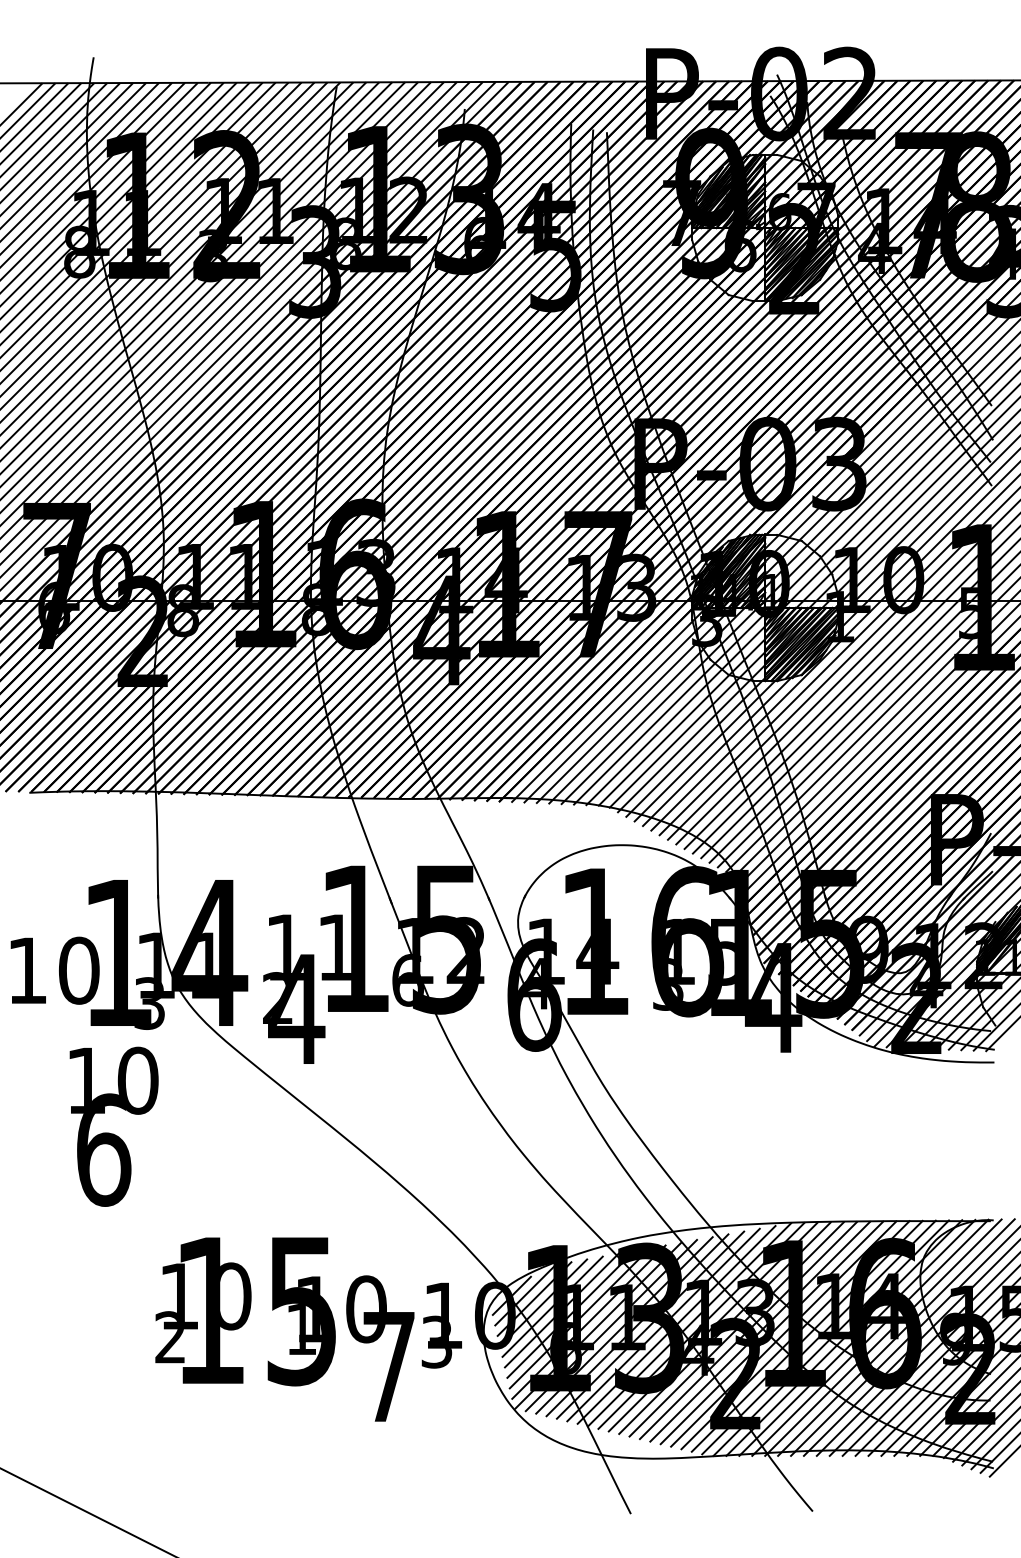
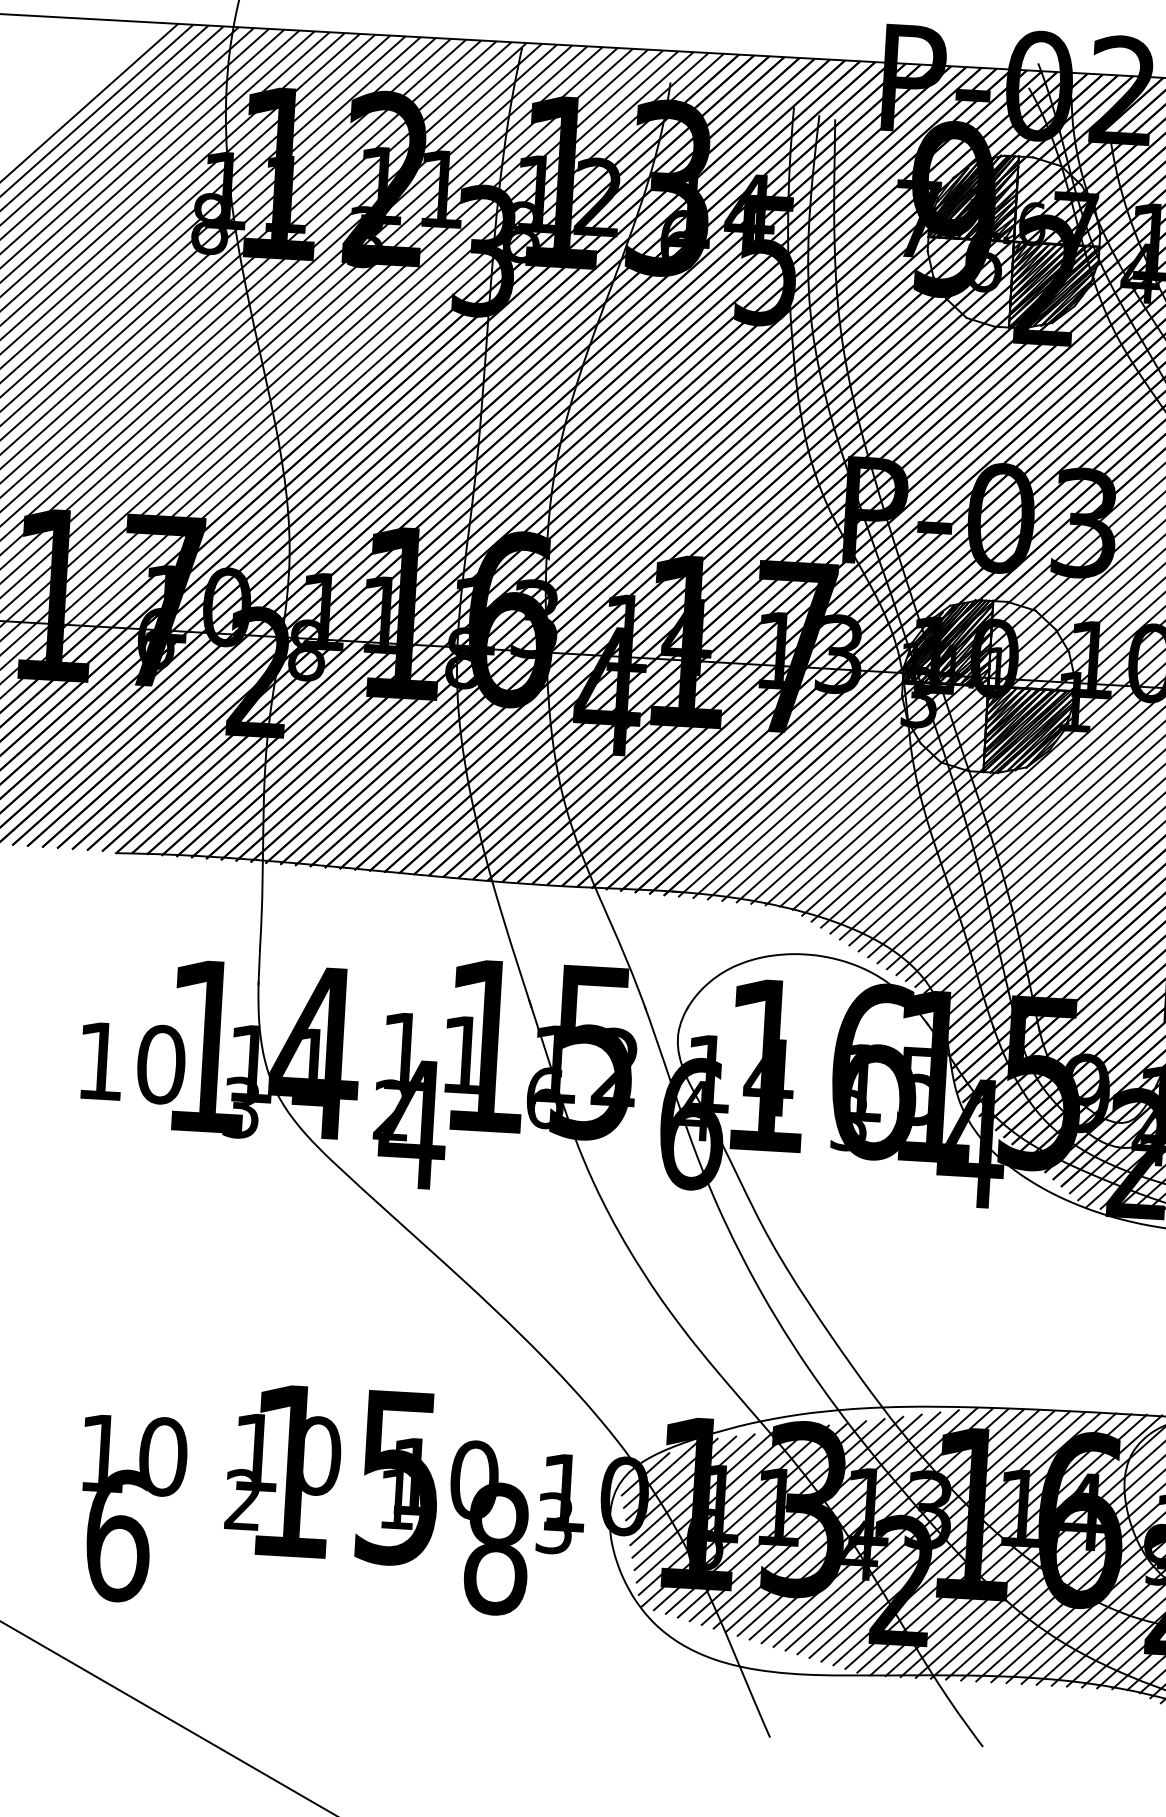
text: (113, 1126) -> (131, 1508), moved
text: (389, 1366) -> (497, 1548), 7 -> 8

